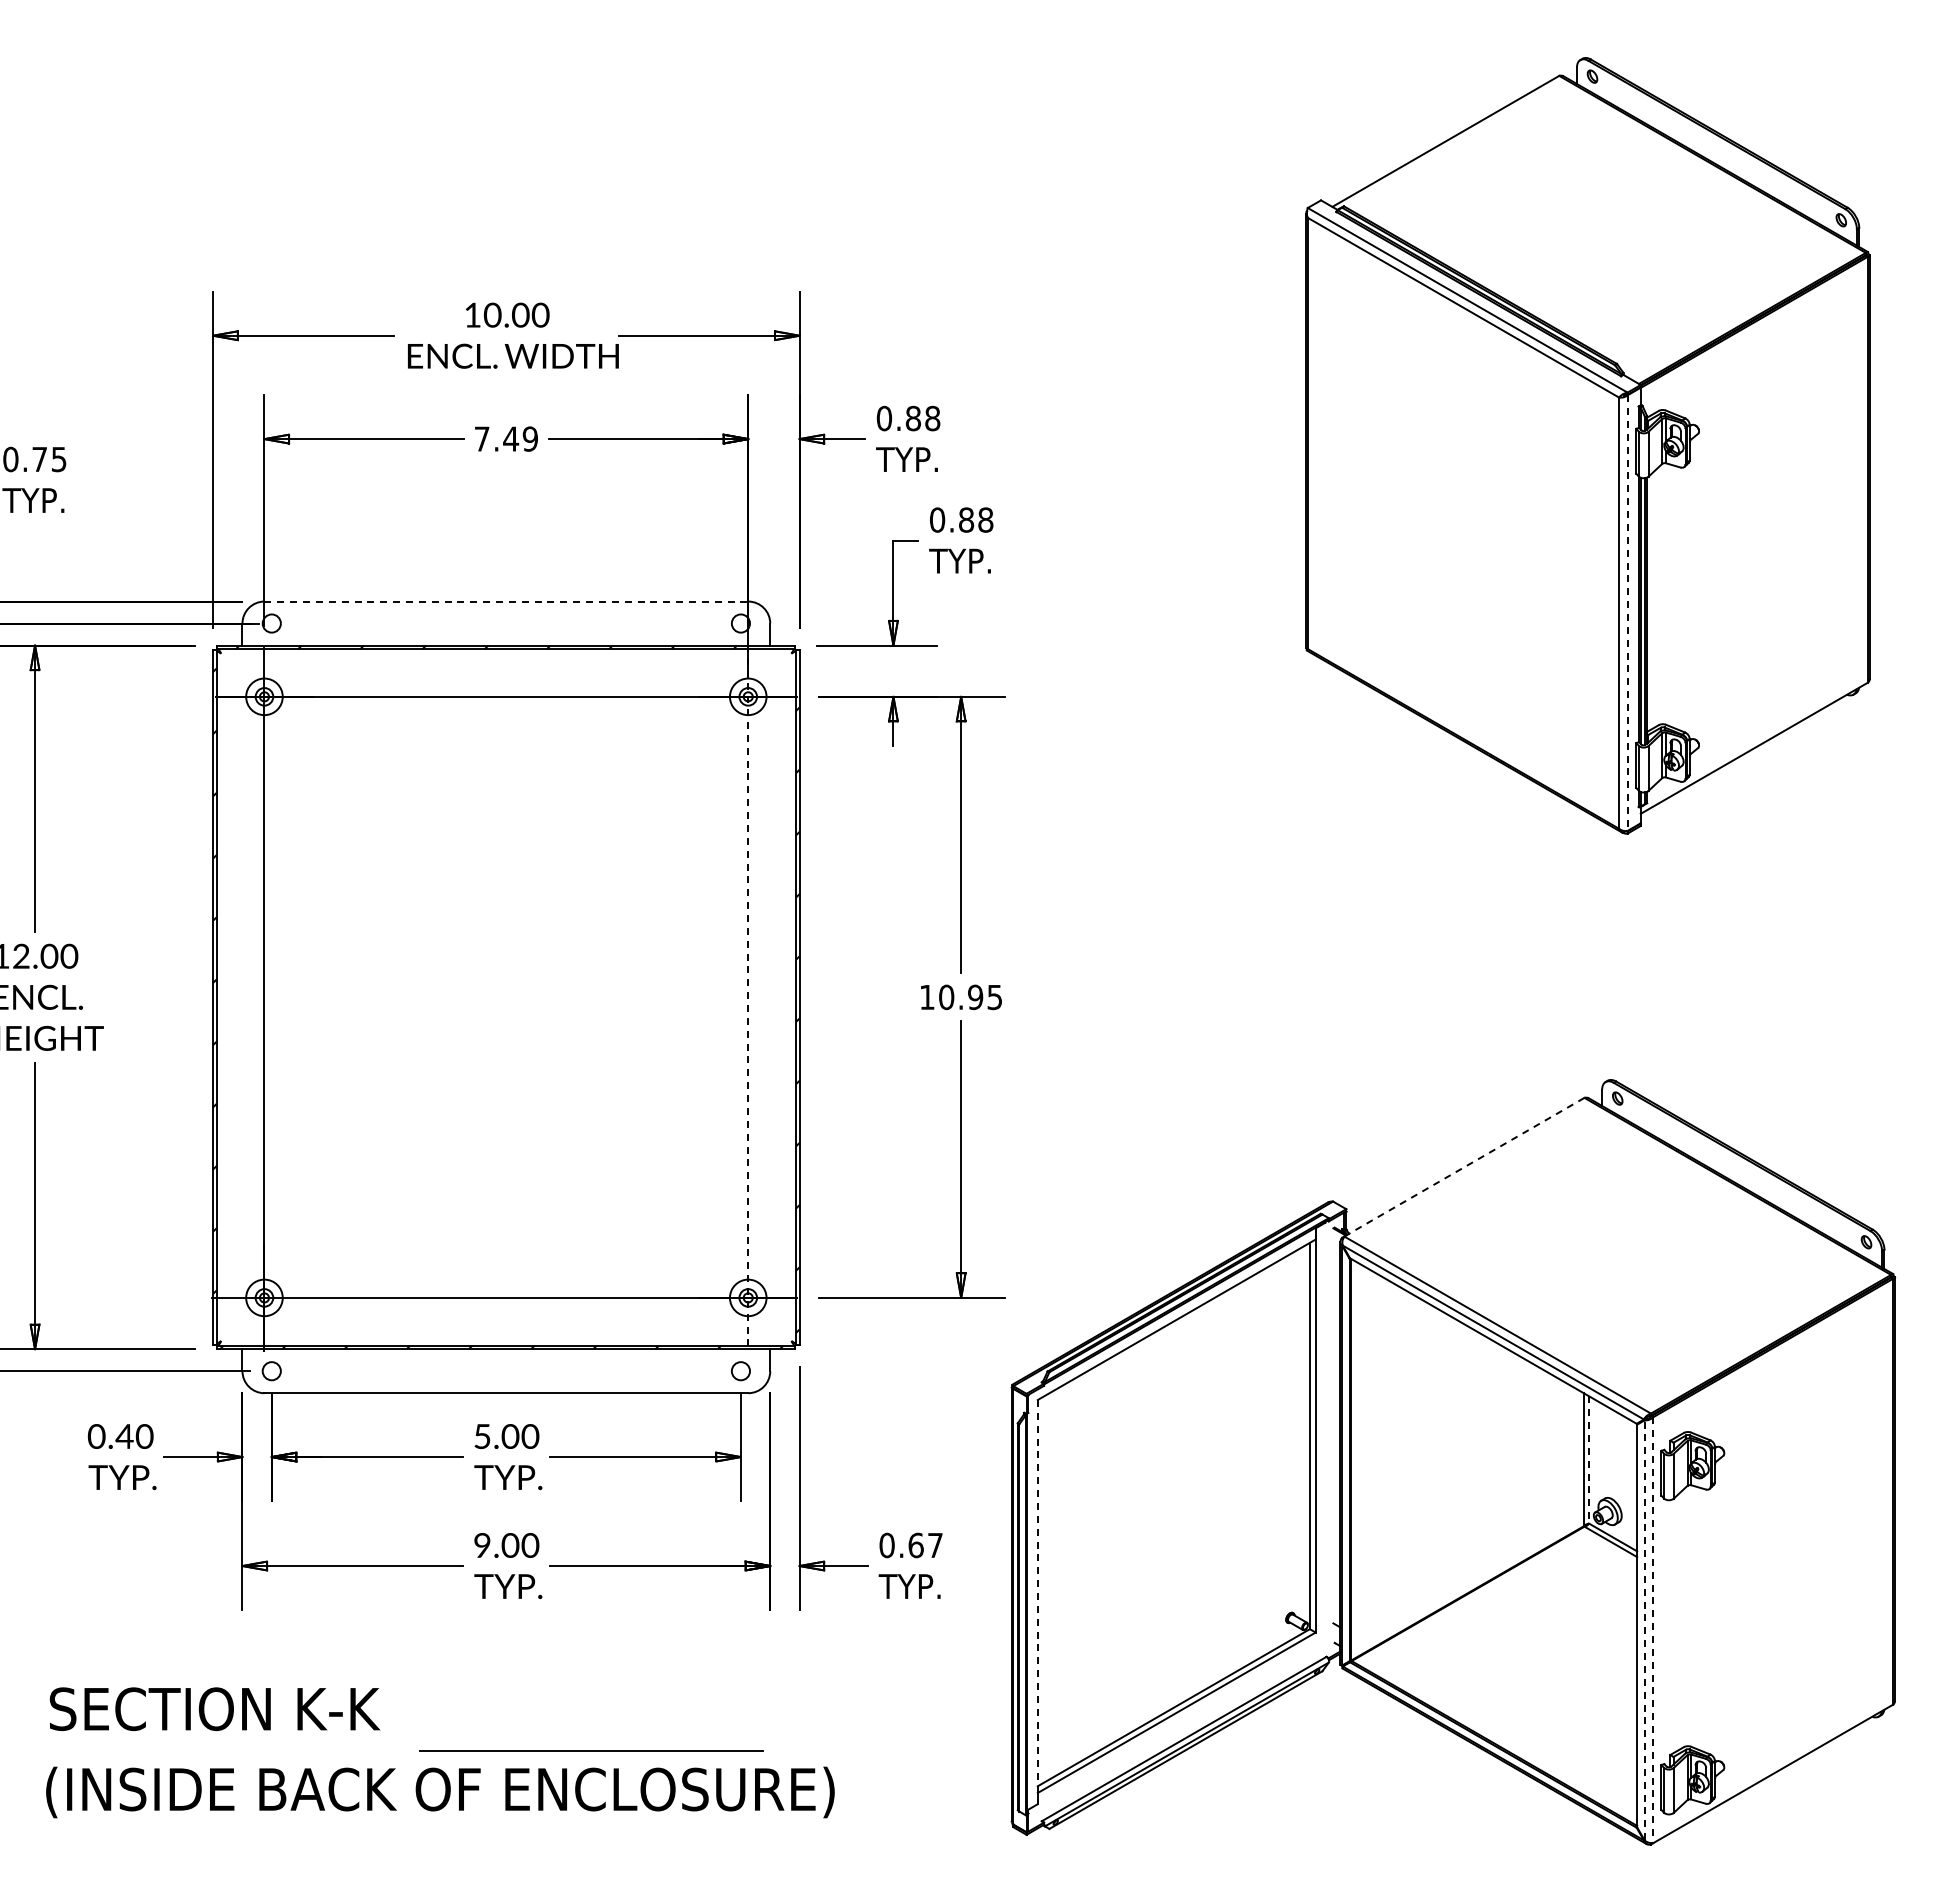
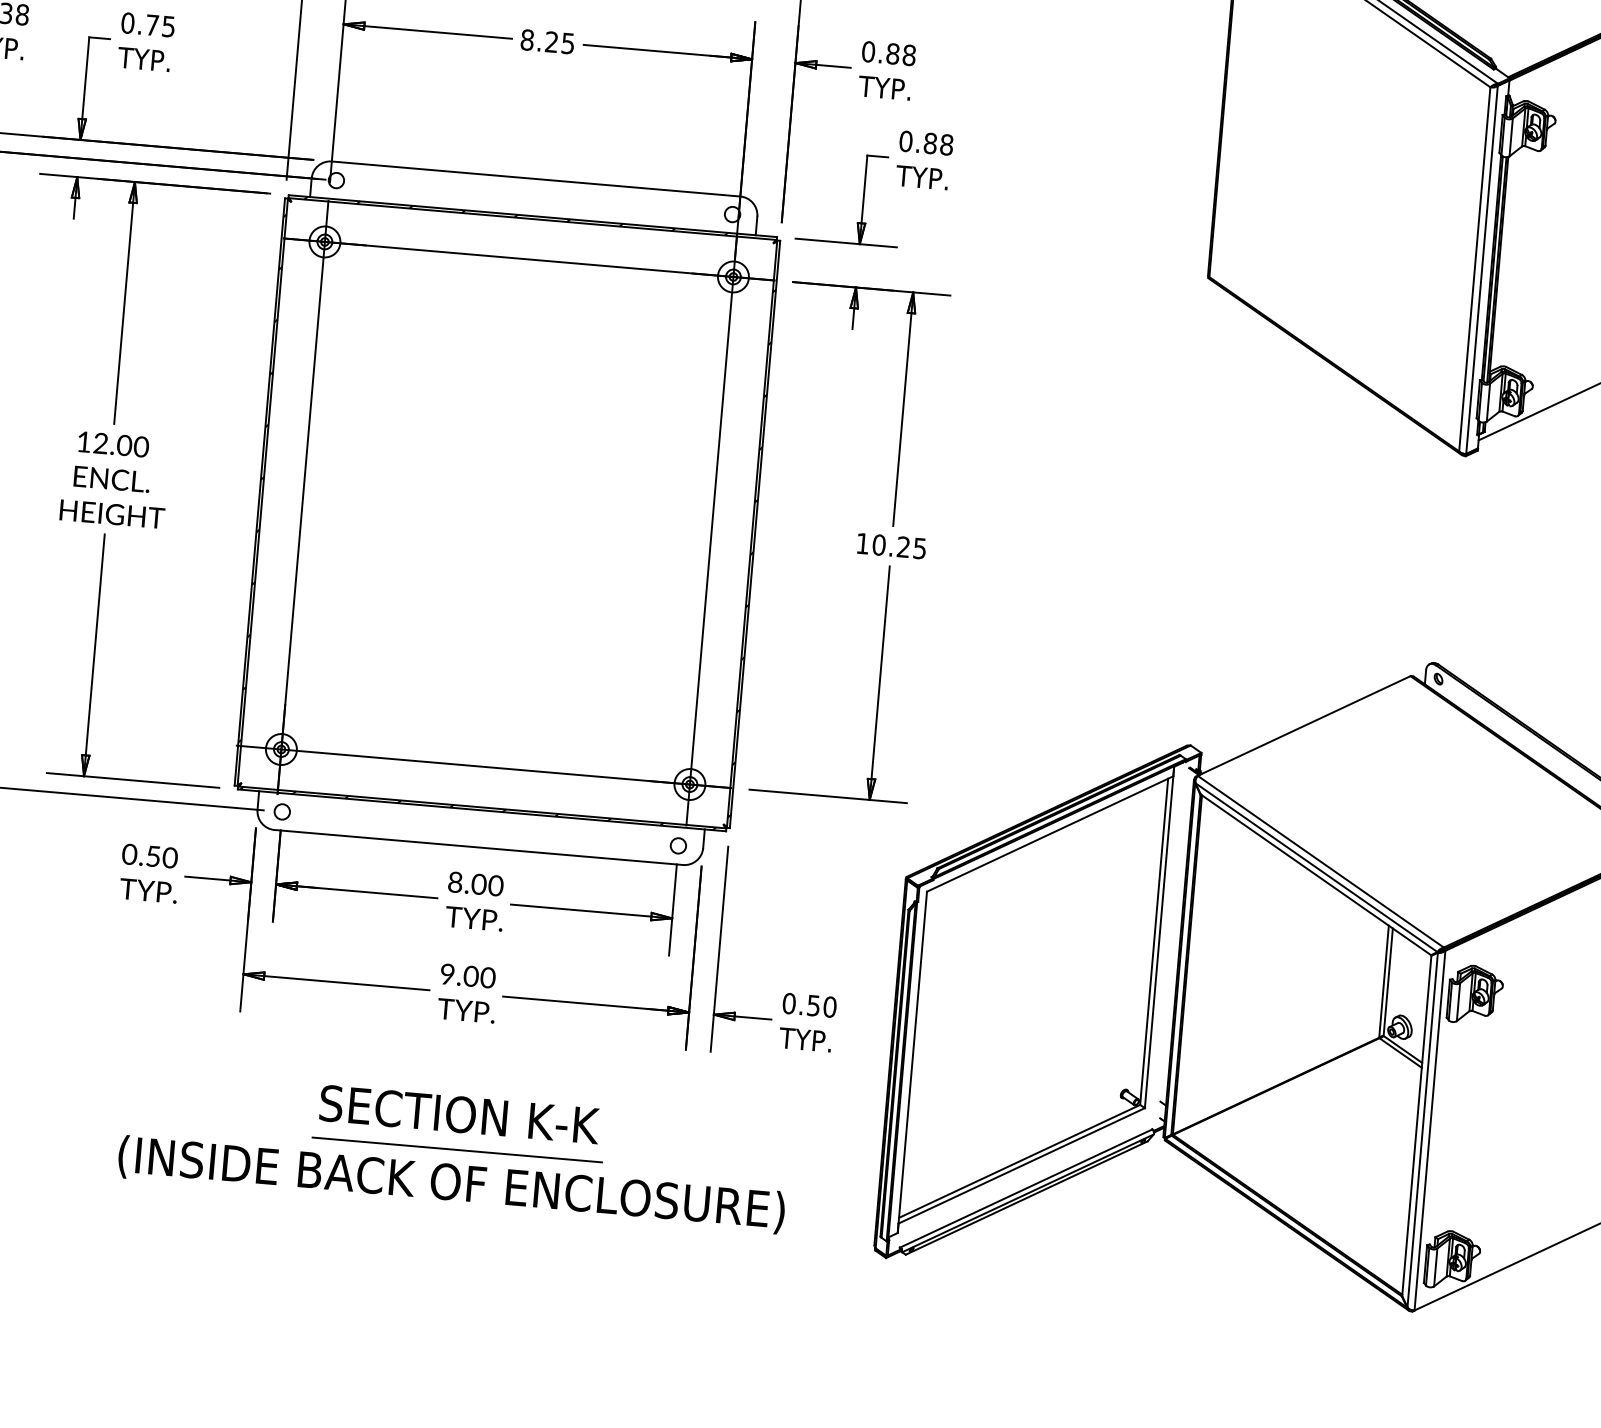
text: (505, 438) -> (547, 41), 7.49 -> 8.25
line: (506, 601) -> (536, 178), dashed -> solid
line: (1627, 613) -> (1481, 270), dashed -> solid
line: (748, 996) -> (711, 530), dashed -> solid
text: (975, 997) -> (903, 547), 10.95 -> 10.25
line: (1464, 1167) -> (1304, 726), dashed -> solid
text: (124, 1436) -> (153, 856), 0.40 -> 0.50
text: (482, 1436) -> (455, 882), 5.00 -> 8.00
line: (1589, 1459) -> (1388, 981), dashed -> solid
text: (925, 1545) -> (821, 1006), 0.67 -> 0.50
line: (1037, 1602) -> (912, 1062), dashed -> solid
line: (1644, 1630) -> (1422, 1130), dashed -> solid
line: (1653, 1630) -> (1430, 1130), dashed -> solid
text: (214, 1709) -> (459, 1114), moved
line: (591, 1750) -> (457, 1149), moved
text: (440, 1792) -> (451, 1184), moved

